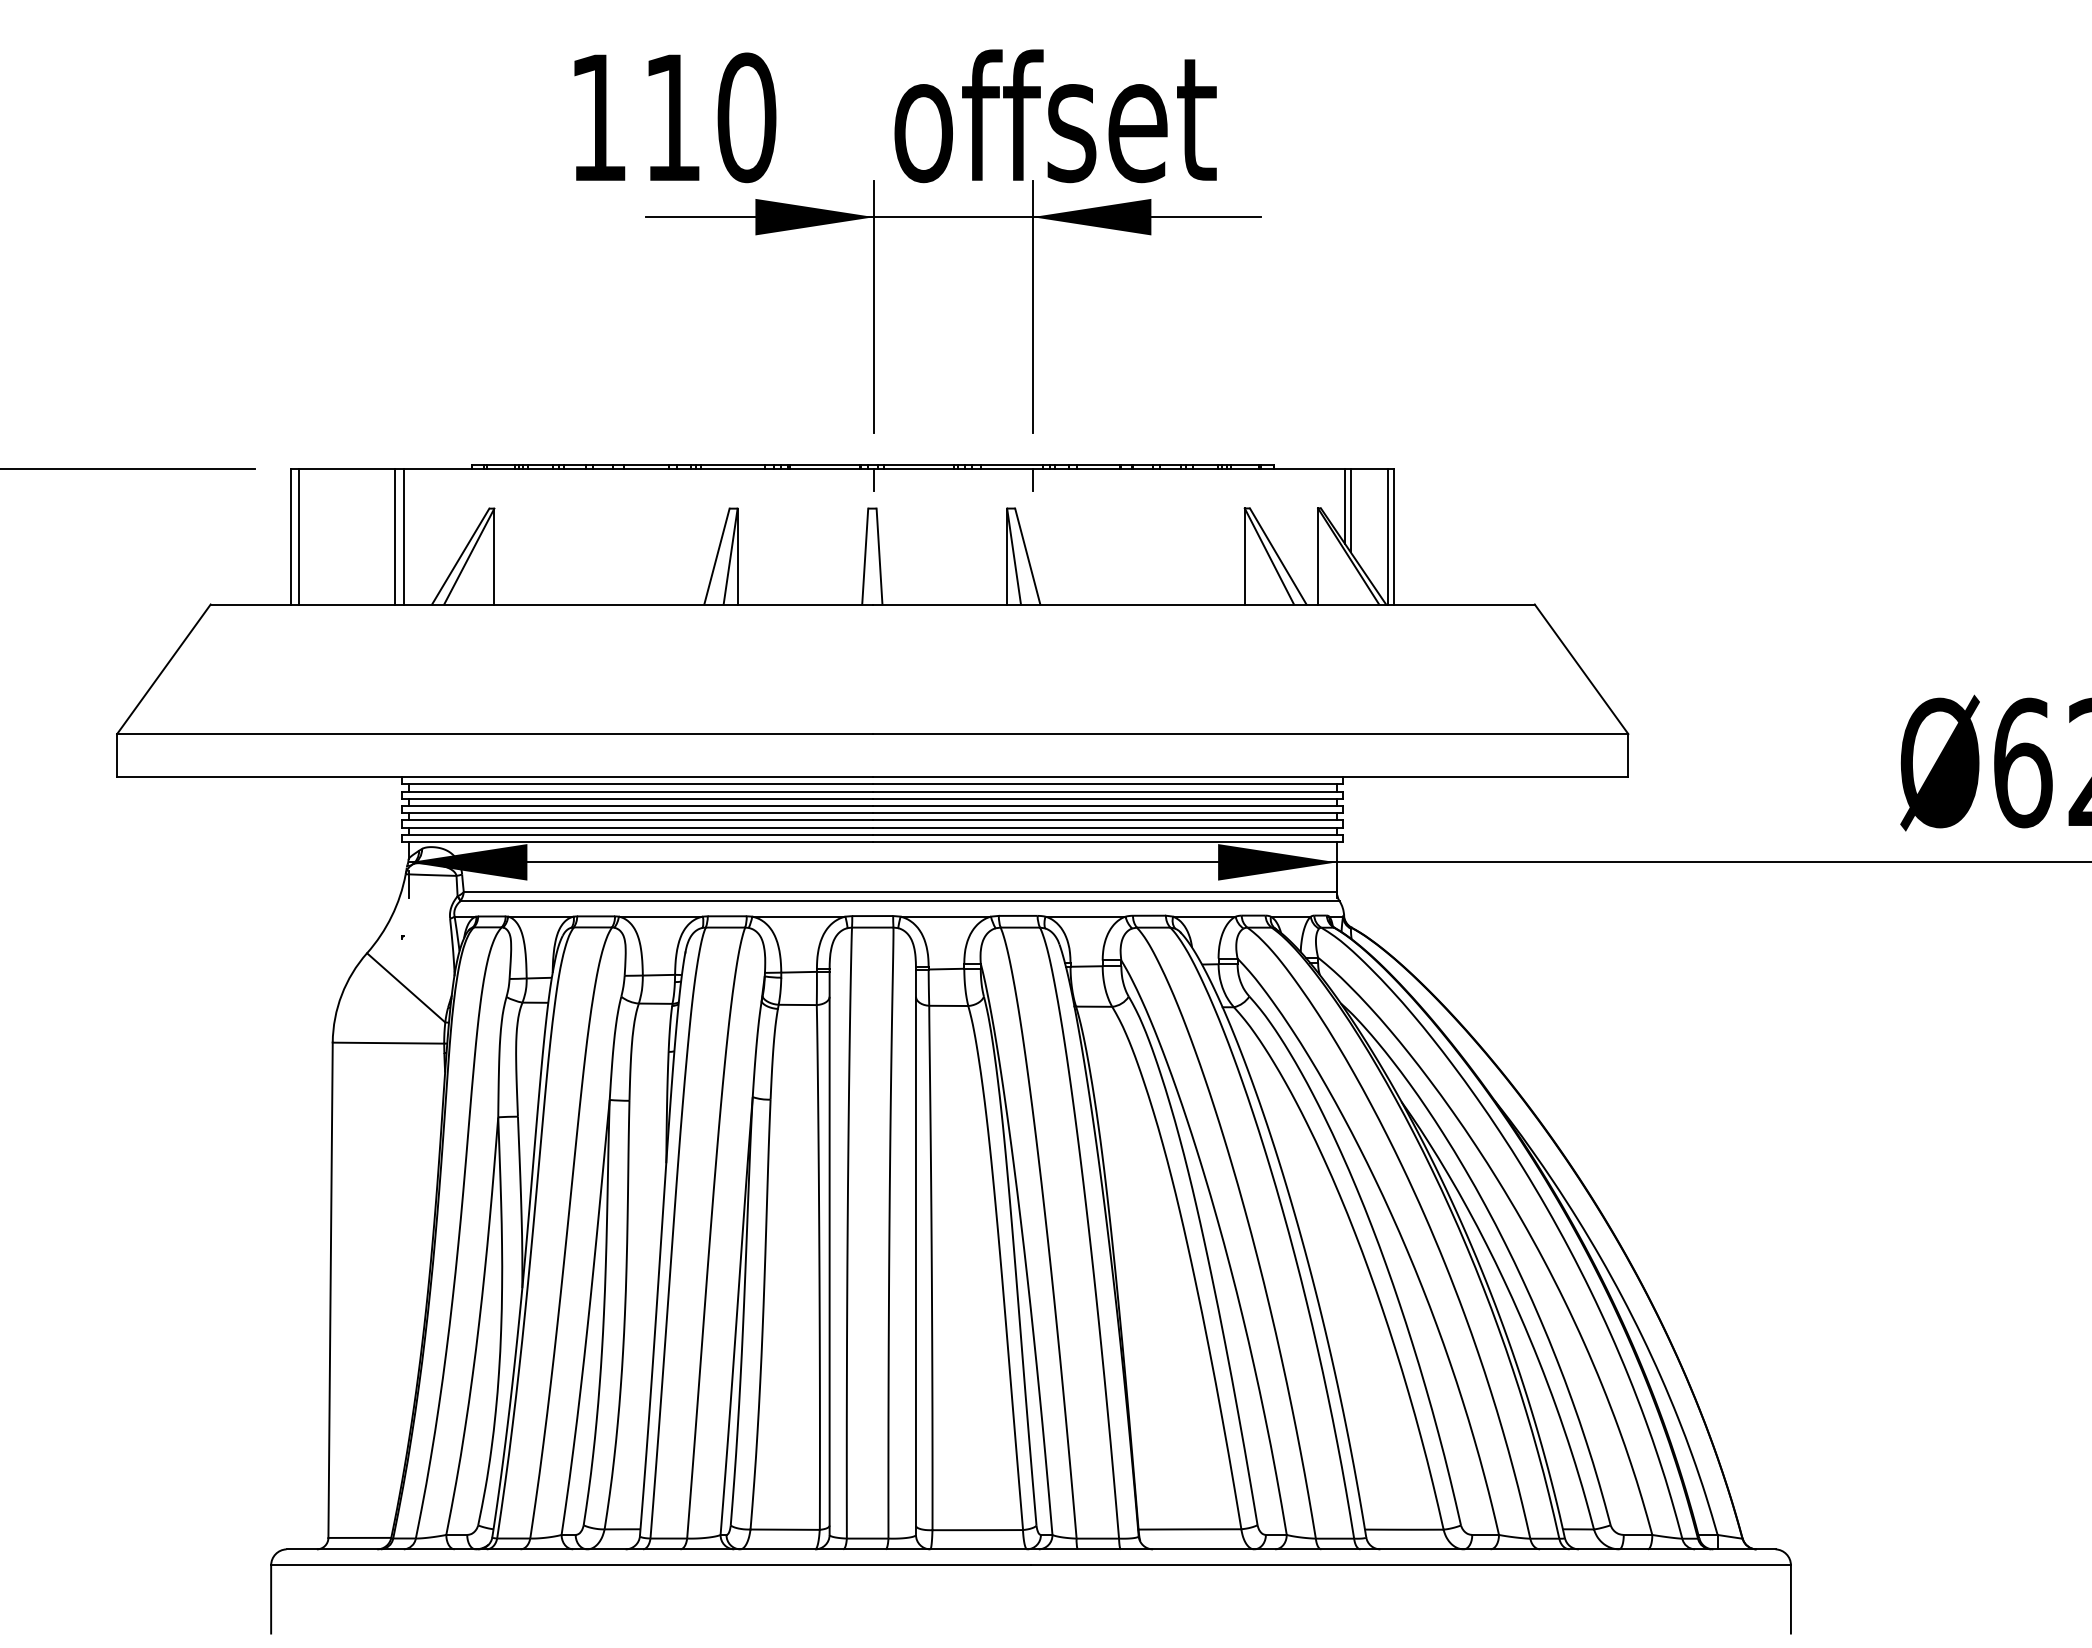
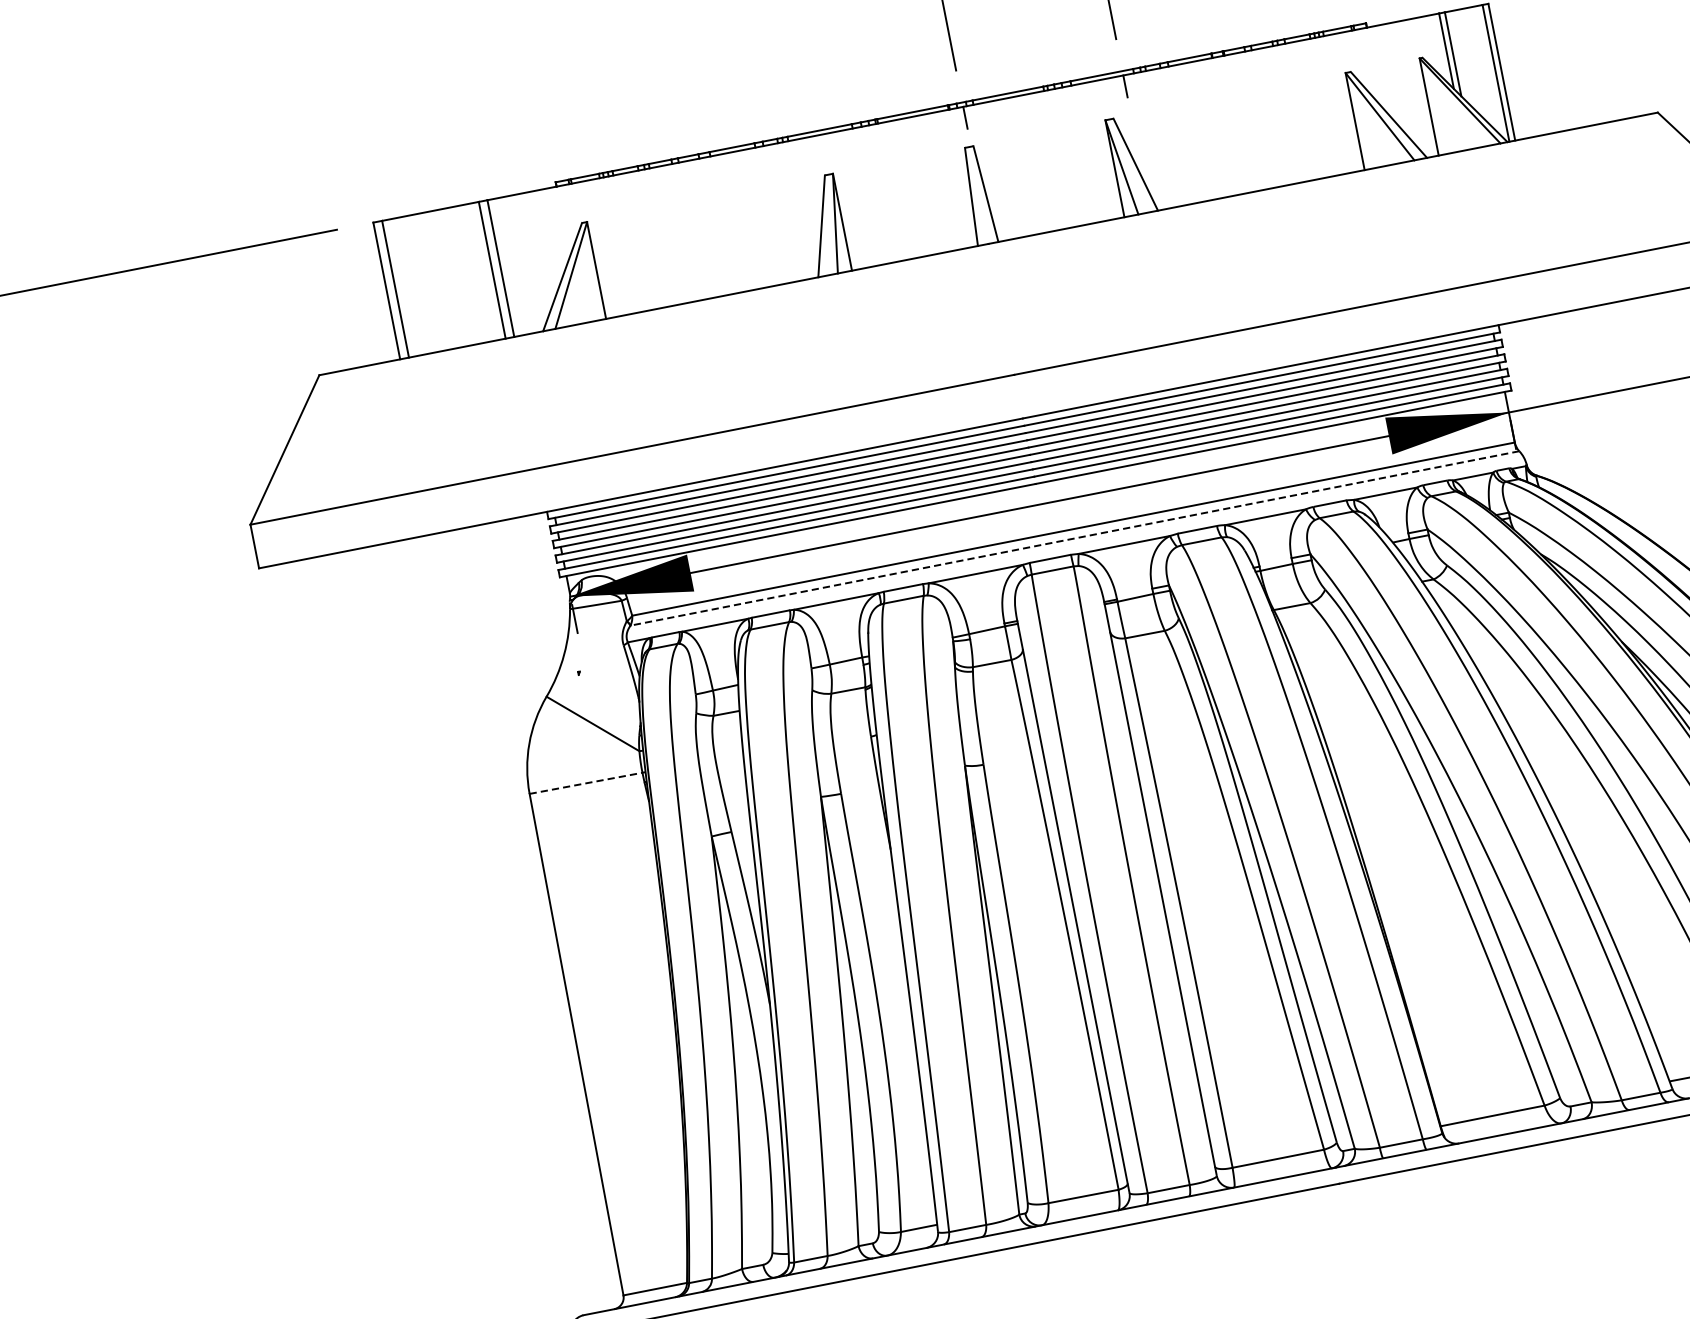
line: (899, 901) -> (1074, 538), solid -> dashed
line: (388, 1043) -> (586, 783), solid -> dashed

